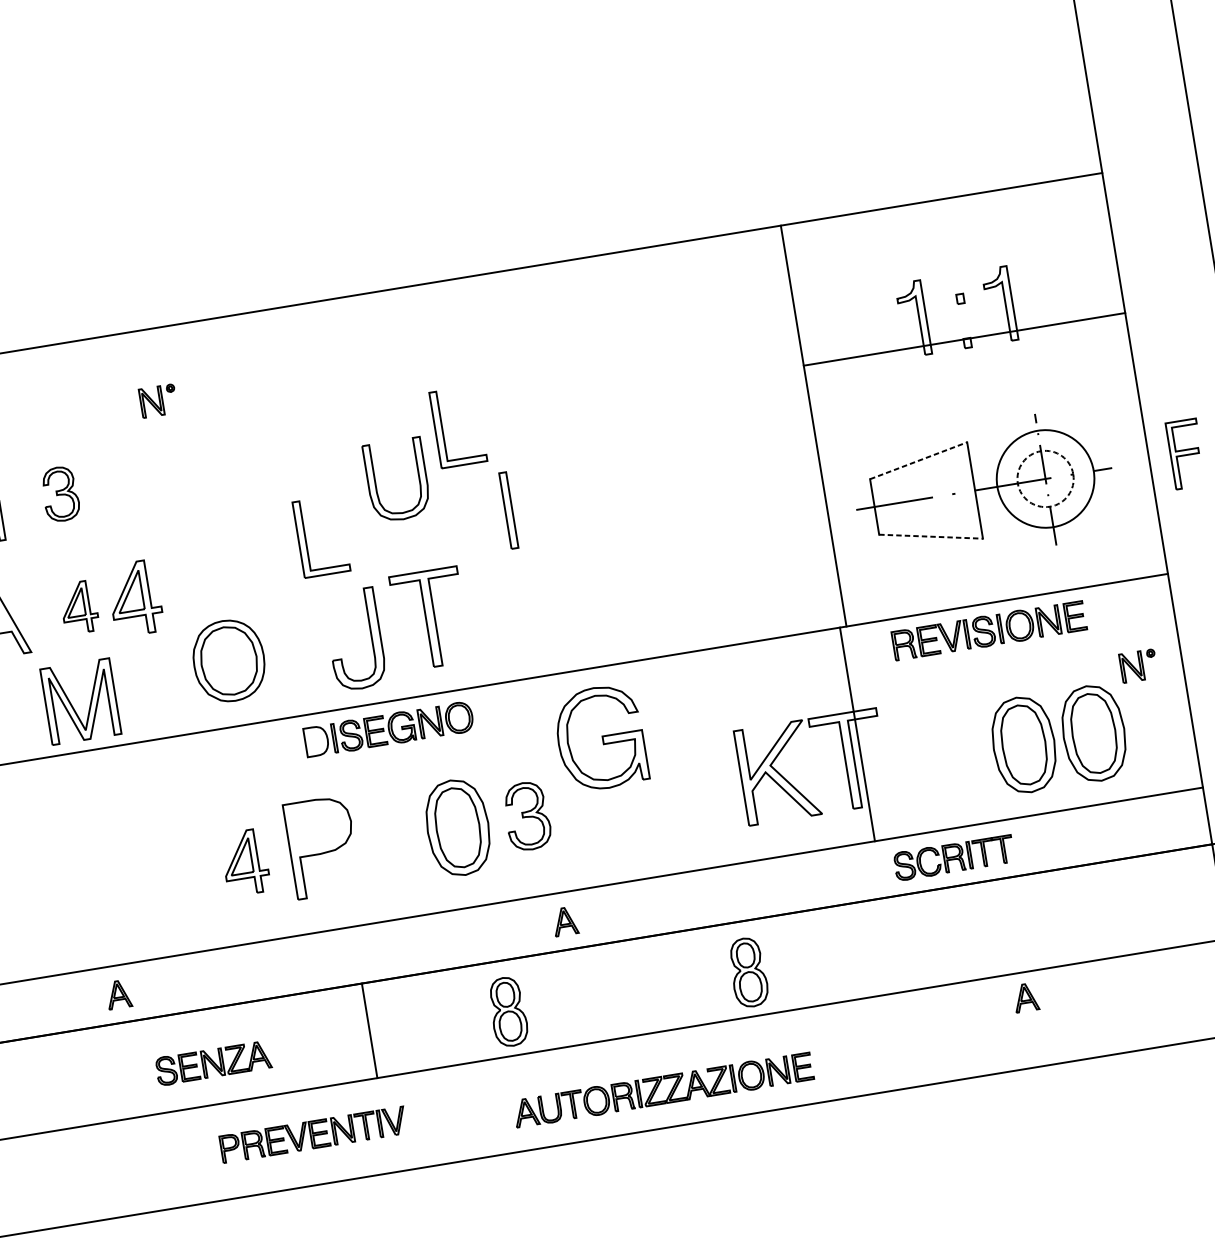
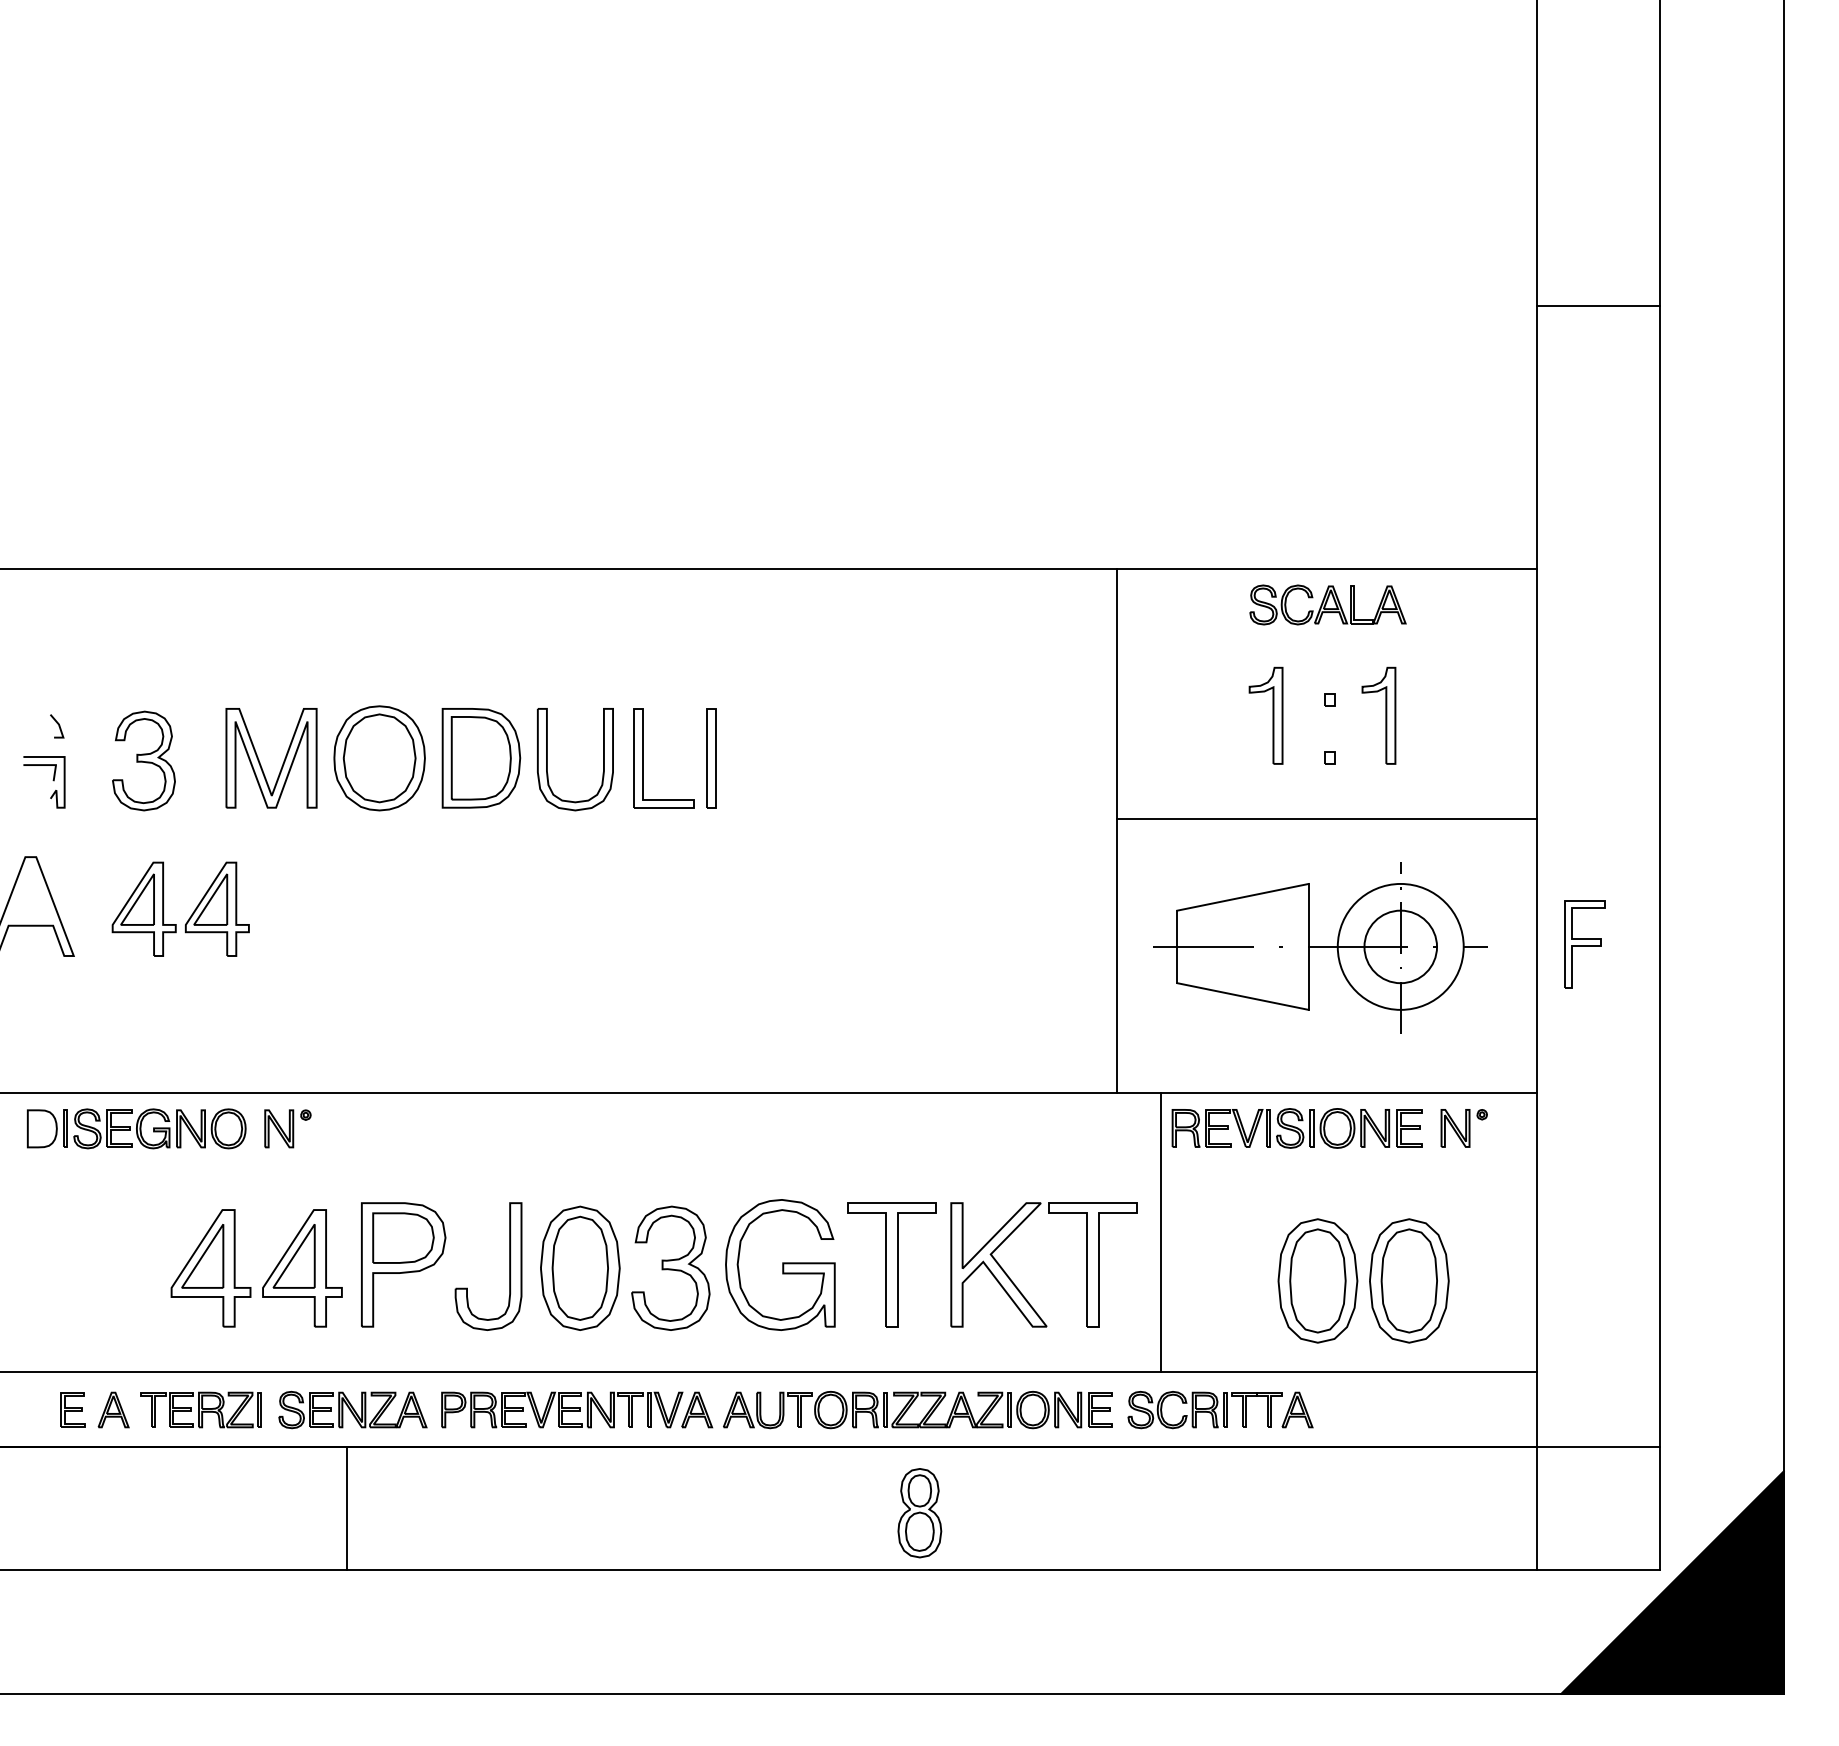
part: (946, 226) -> (1327, 604), added
line: (964, 339) -> (1326, 819), moved
part: (158, 400) -> (287, 1128), moved
part: (318, 449) -> (481, 758), added
line: (918, 460) -> (1242, 897), dashed -> solid
circle: (1045, 478) -> (1400, 946), dashed -> solid
part: (375, 483) -> (547, 759), moved
part: (60, 493) -> (143, 760), size x1.43
part: (509, 510) -> (711, 758), moved
line: (930, 536) -> (1242, 996), dashed -> solid
part: (305, 539) -> (446, 869), removed
part: (78, 607) -> (143, 908), size x1.43
part: (430, 618) -> (891, 1264), moved
part: (371, 637) -> (509, 1266), moved
part: (228, 661) -> (379, 758), moved
part: (1138, 666) -> (1463, 1128), moved
part: (72, 706) -> (260, 762), moved
part: (388, 729) -> (136, 1128), moved
line: (857, 734) -> (1161, 1232), moved
part: (600, 737) -> (780, 1264), moved
part: (526, 815) -> (670, 1267), size x1.43
part: (318, 826) -> (403, 1237), added
part: (245, 862) -> (302, 1268), size x1.43
part: (175, 874) -> (210, 1268), added
part: (185, 983) -> (200, 1409), added
part: (1025, 997) -> (1297, 1409), moved
part: (87, 999) -> (72, 1409), added
part: (508, 1012) -> (605, 1513), removed
line: (369, 1030) -> (347, 1508), moved
part: (213, 1062) -> (352, 1409), moved
part: (658, 1086) -> (912, 1404), moved
part: (313, 1134) -> (562, 1409), moved

